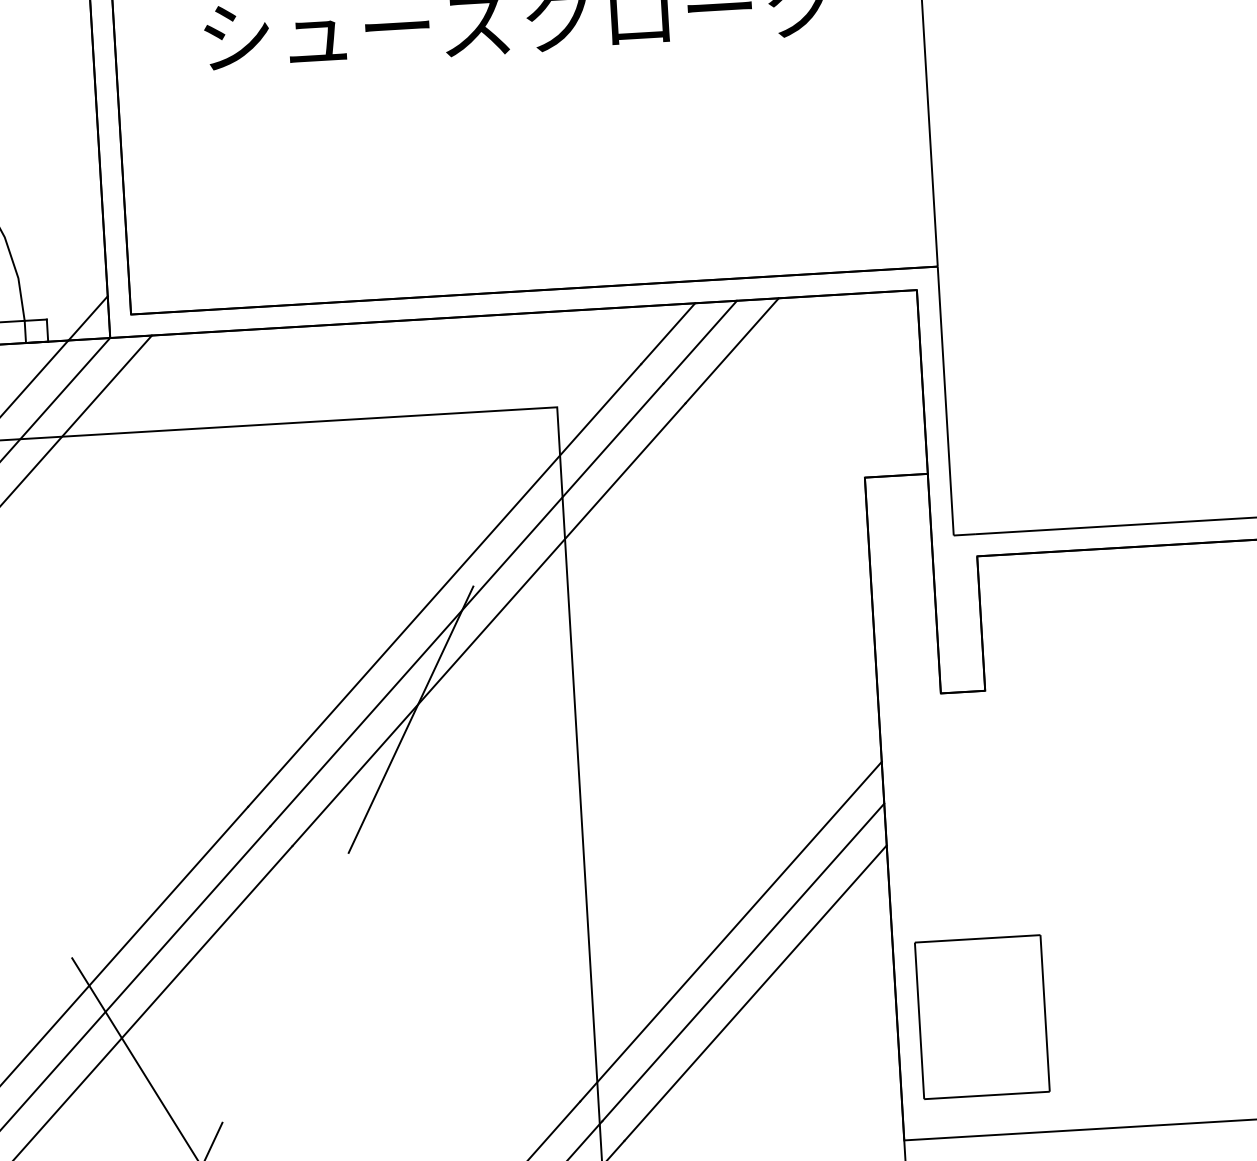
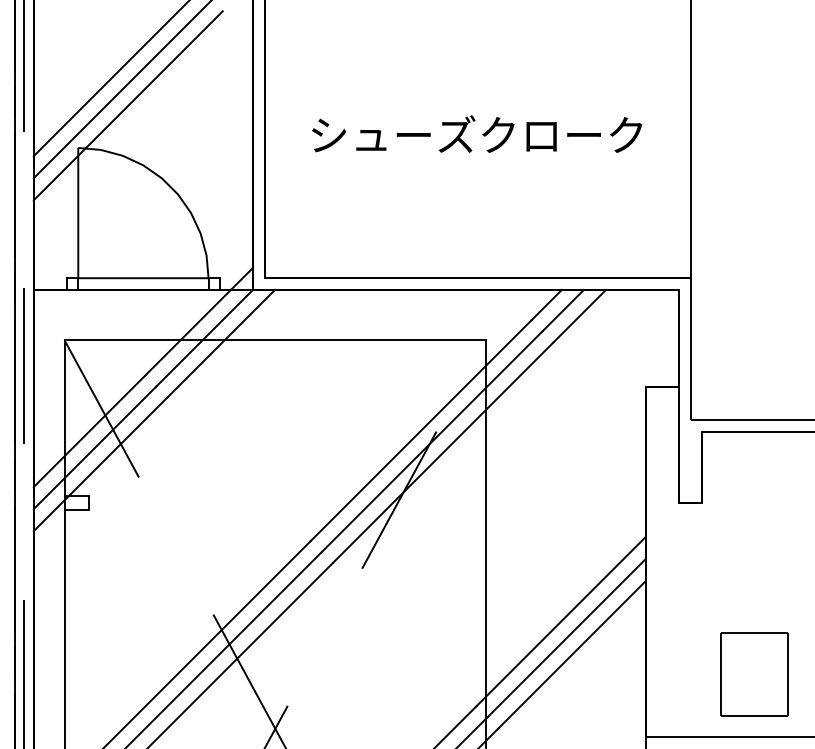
part: (982, 1017) -> (754, 674), moved

